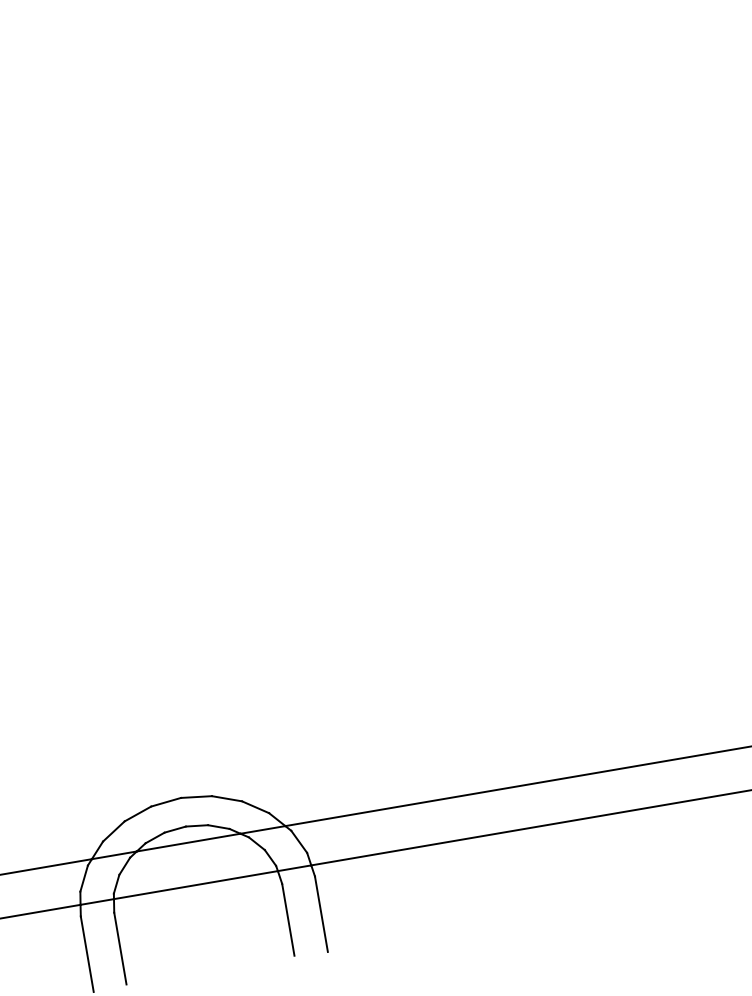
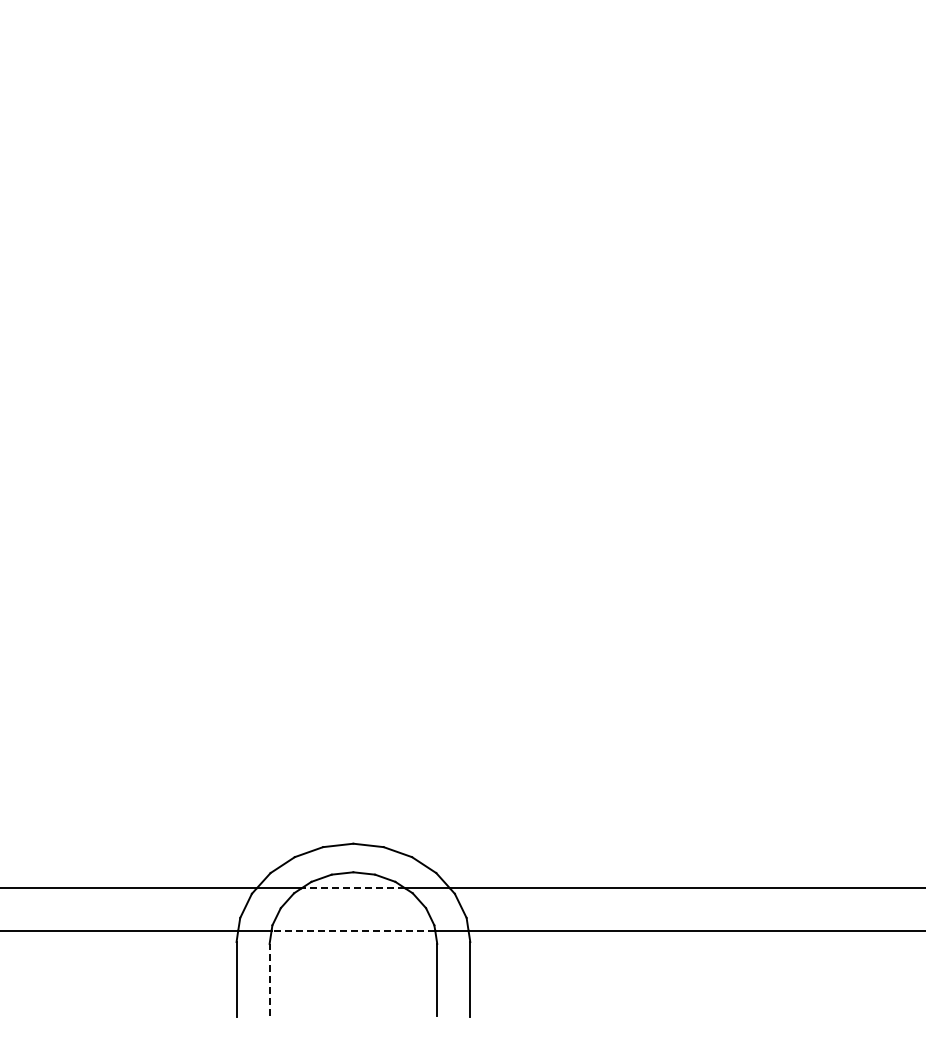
line: (188, 842) -> (353, 888), solid -> dashed
line: (195, 884) -> (353, 930), solid -> dashed
line: (120, 948) -> (269, 979), solid -> dashed

